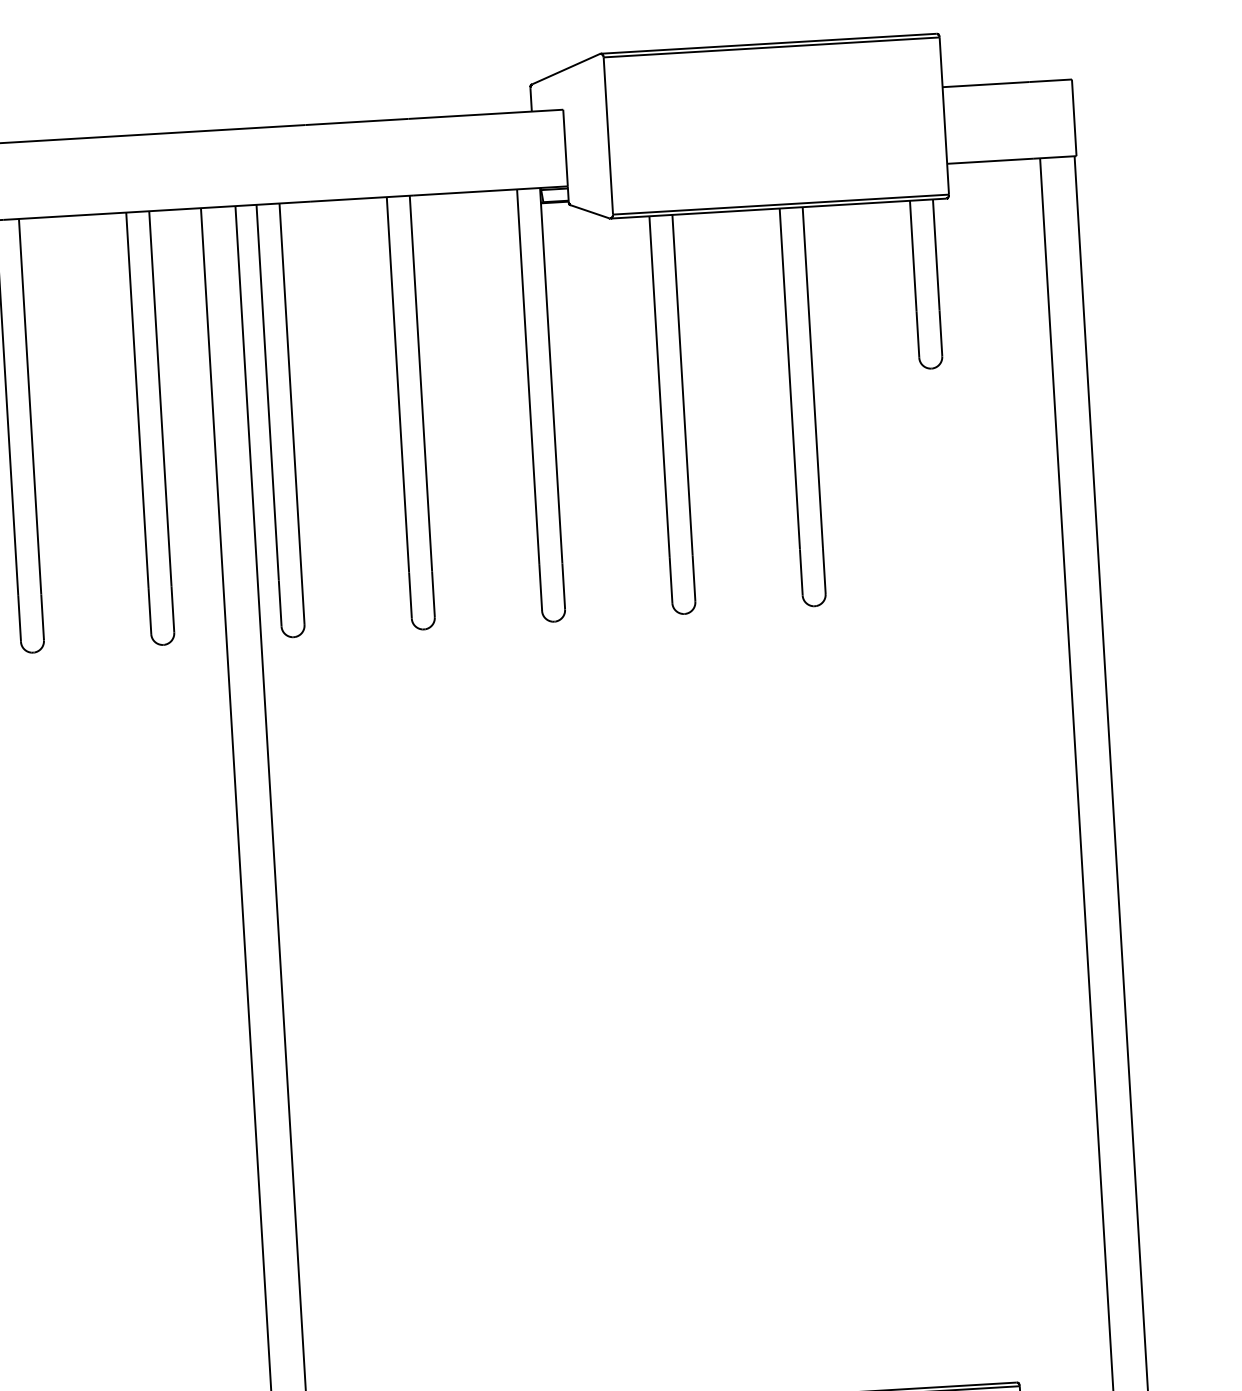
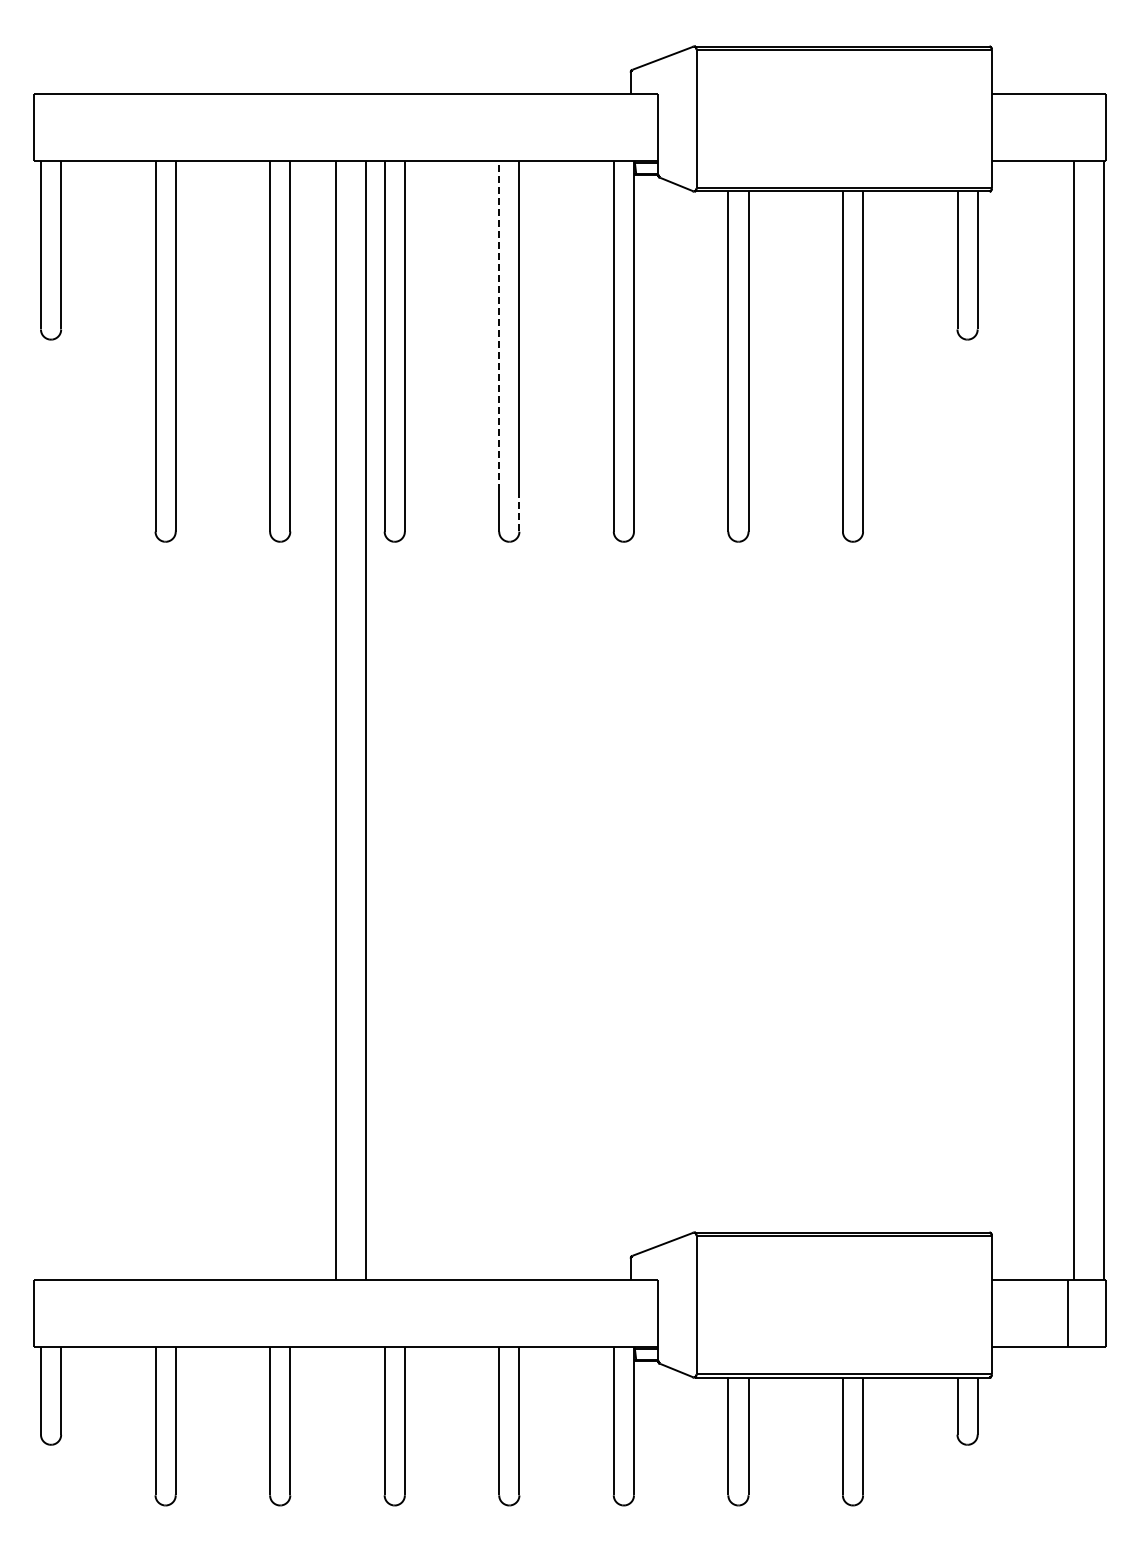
line: (398, 384) -> (499, 325), solid -> dashed
line: (433, 594) -> (519, 511), solid -> dashed

